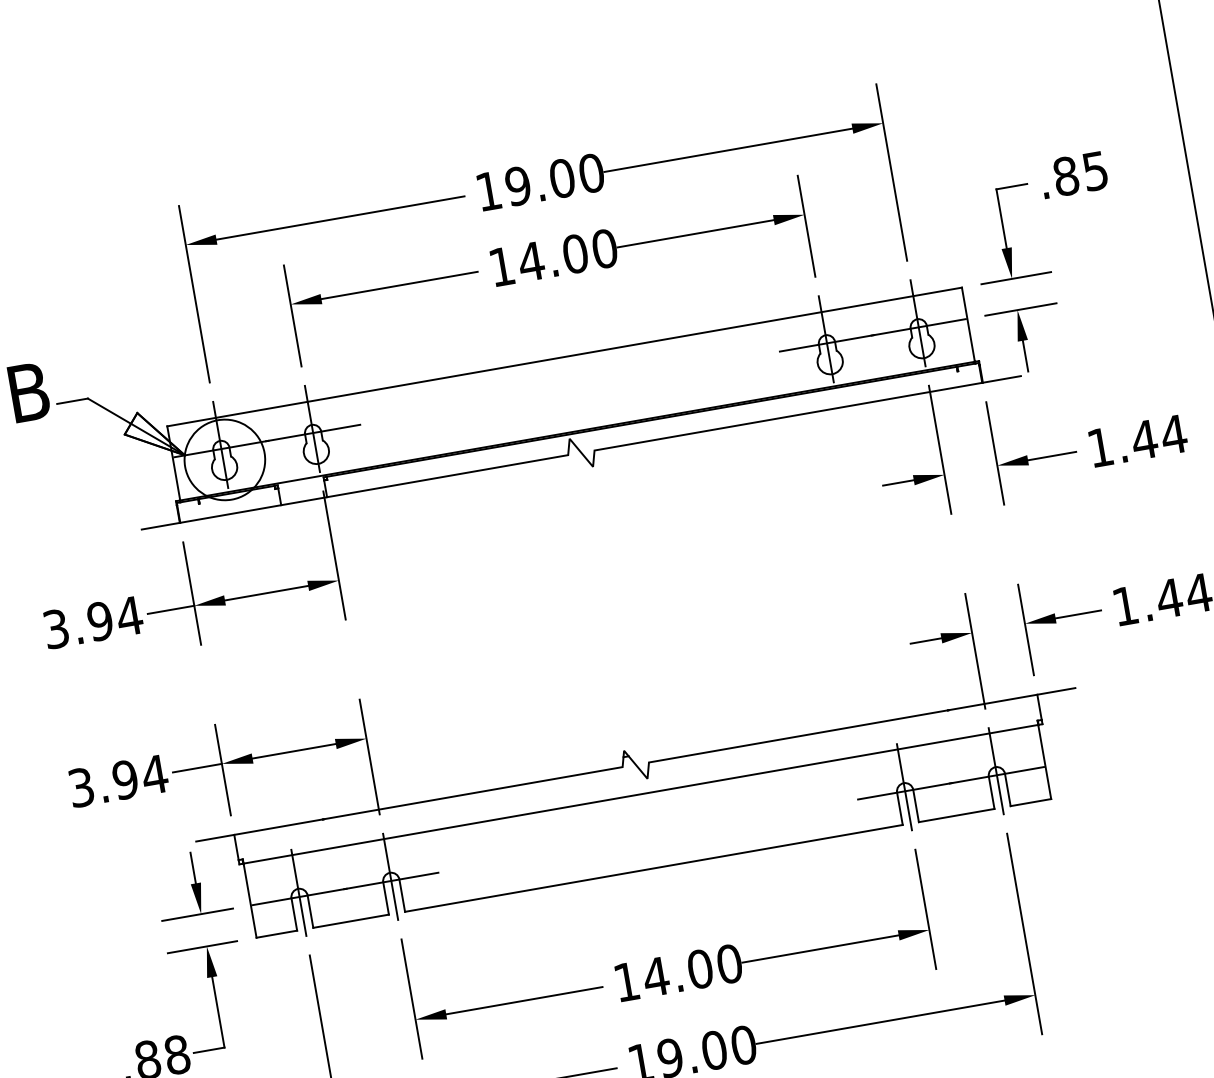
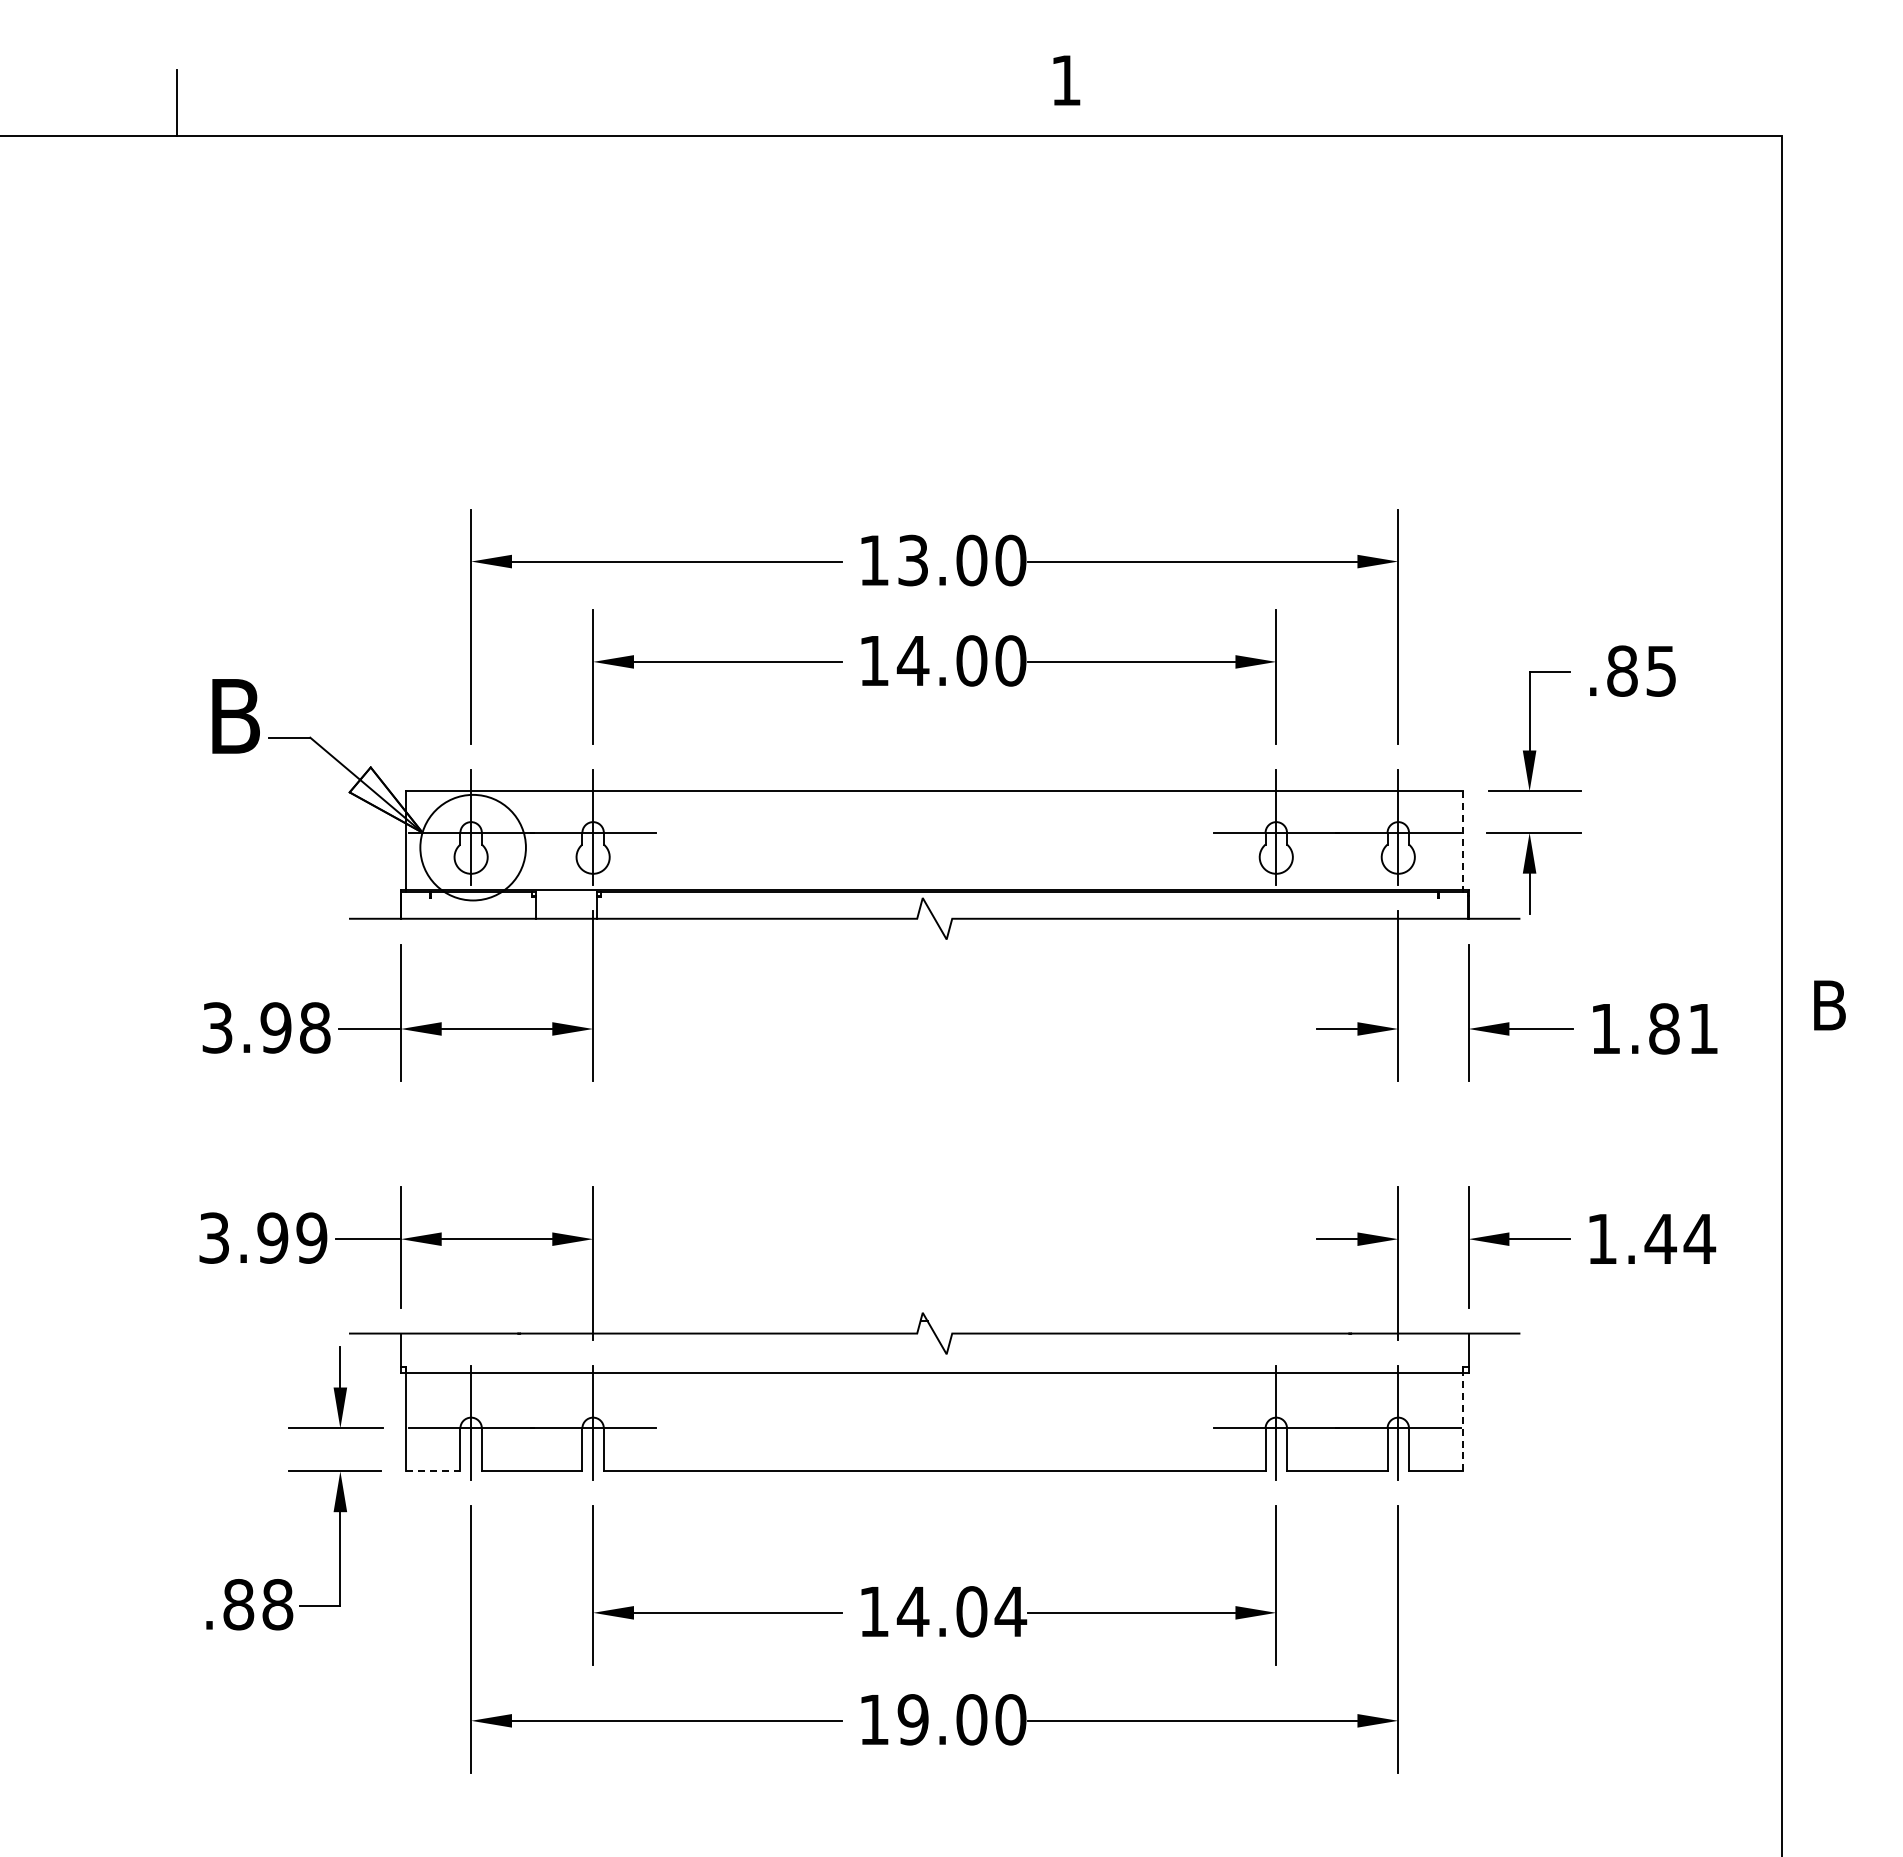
text: (517, 186) -> (912, 560), 19.00 -> 13.00
line: (968, 324) -> (1462, 840), solid -> dashed
text: (1158, 437) -> (1683, 1028), 1.44 -> 1.81
text: (129, 616) -> (314, 1027), 3.94 -> 3.98
line: (1044, 761) -> (1462, 1421), solid -> dashed
text: (154, 774) -> (311, 1237), 3.94 -> 3.99
line: (276, 934) -> (433, 1471), solid -> dashed
text: (729, 963) -> (1010, 1611), 14.00 -> 14.04

